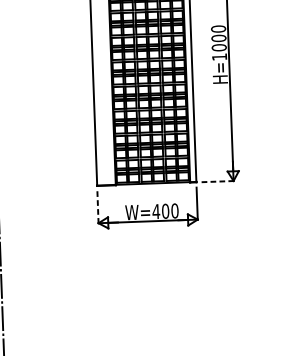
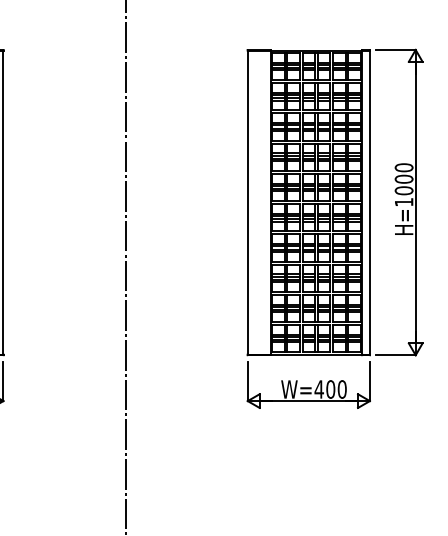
line: (217, 181) -> (396, 355), dashed -> solid
line: (97, 207) -> (247, 381), dashed -> solid

